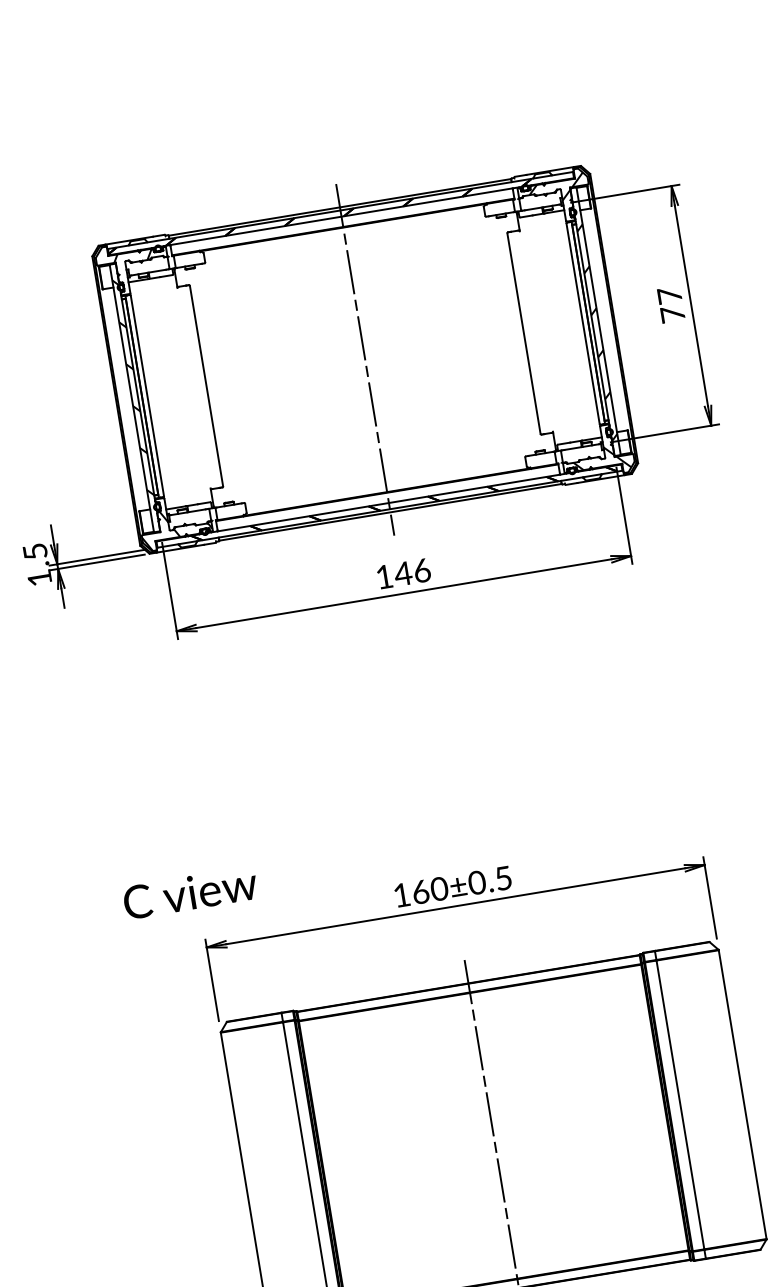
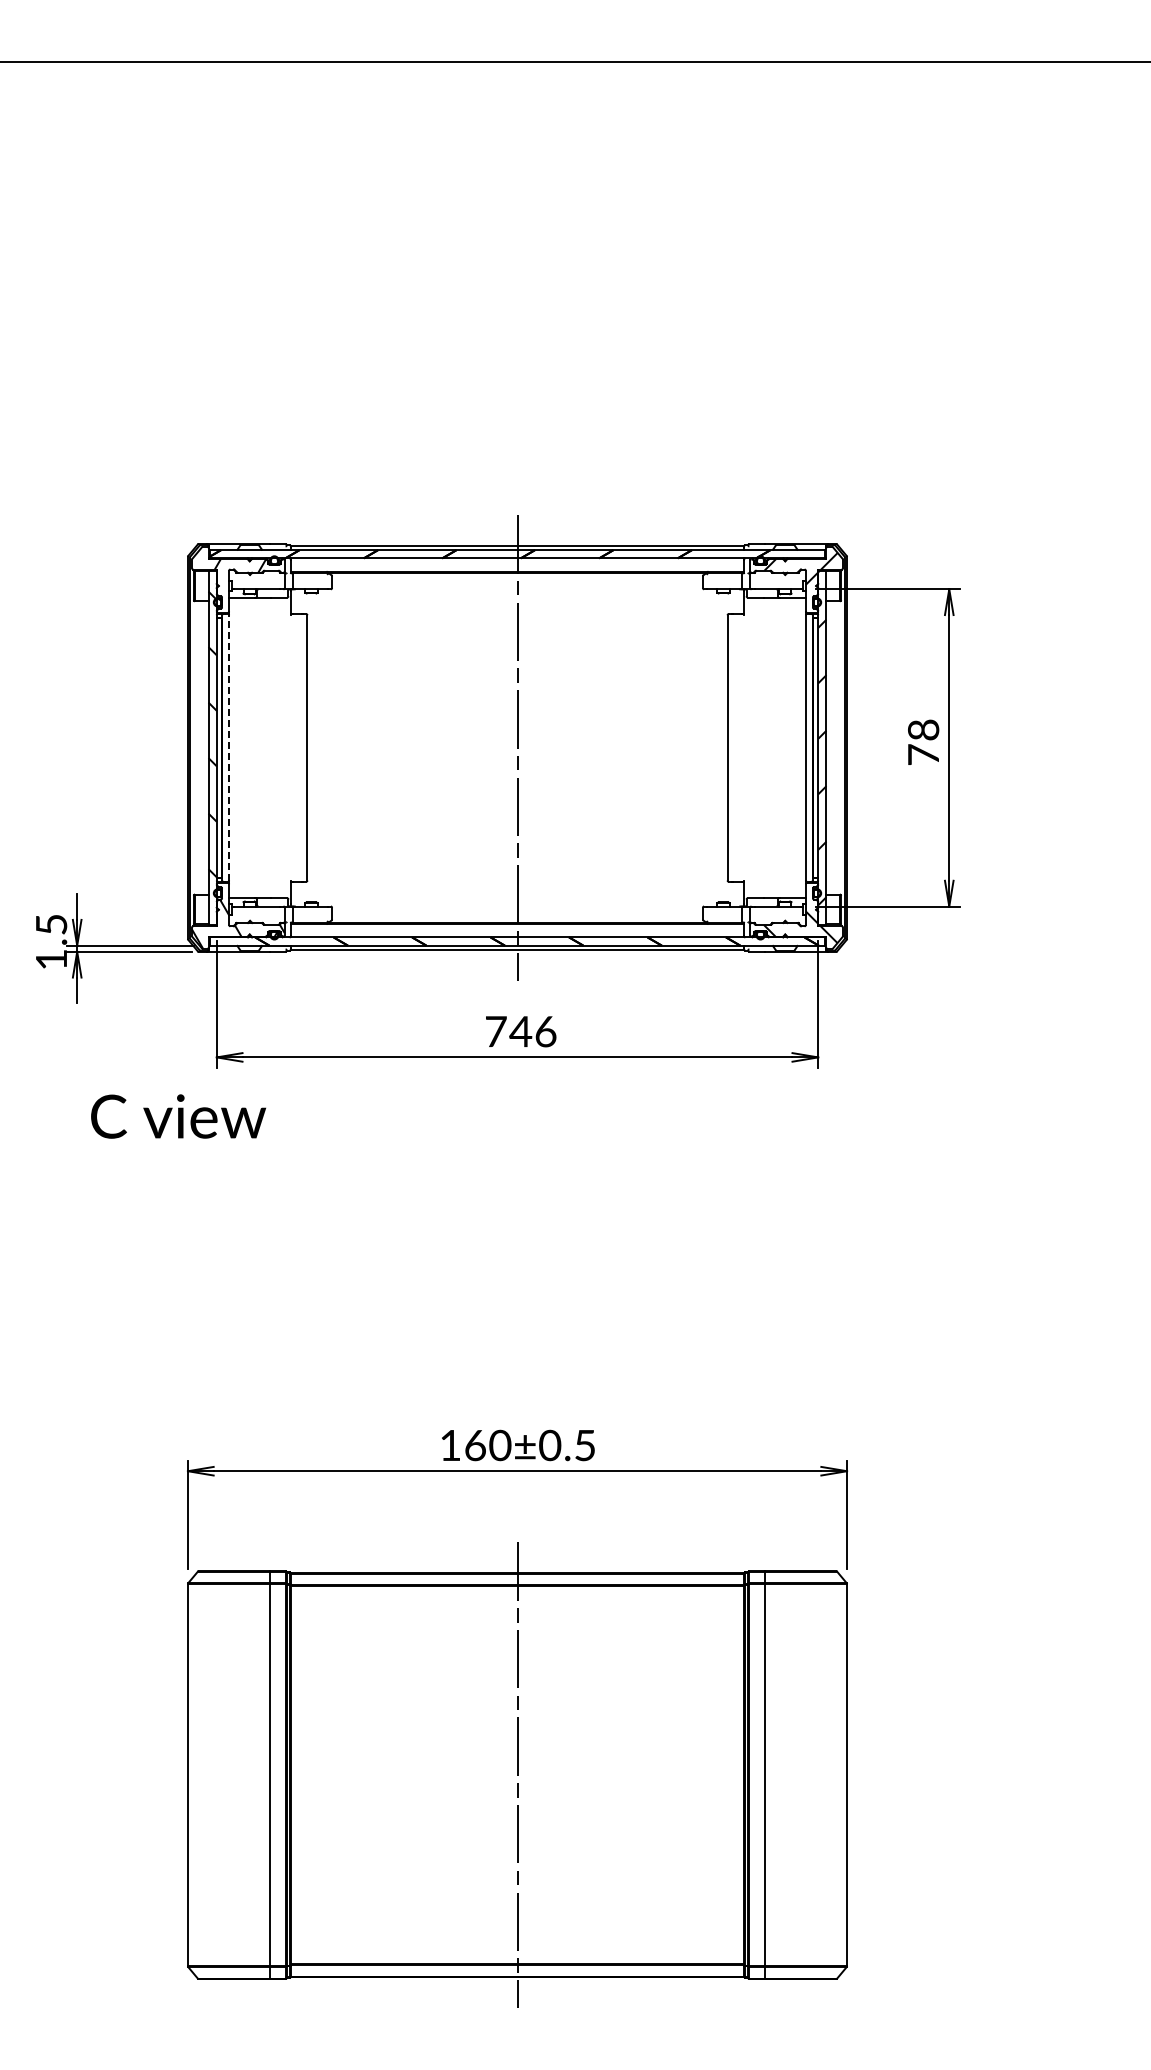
text: (669, 295) -> (923, 729), 77 -> 78
line: (147, 395) -> (229, 747), solid -> dashed
text: (384, 576) -> (496, 1031), 146 -> 746
text: (190, 892) -> (178, 1116), moved

